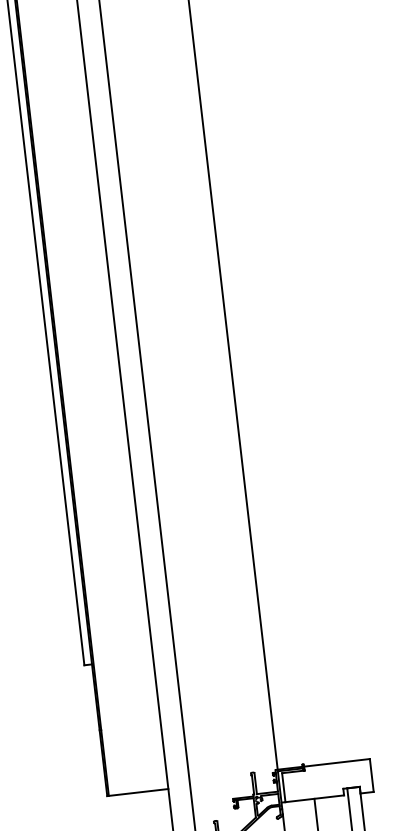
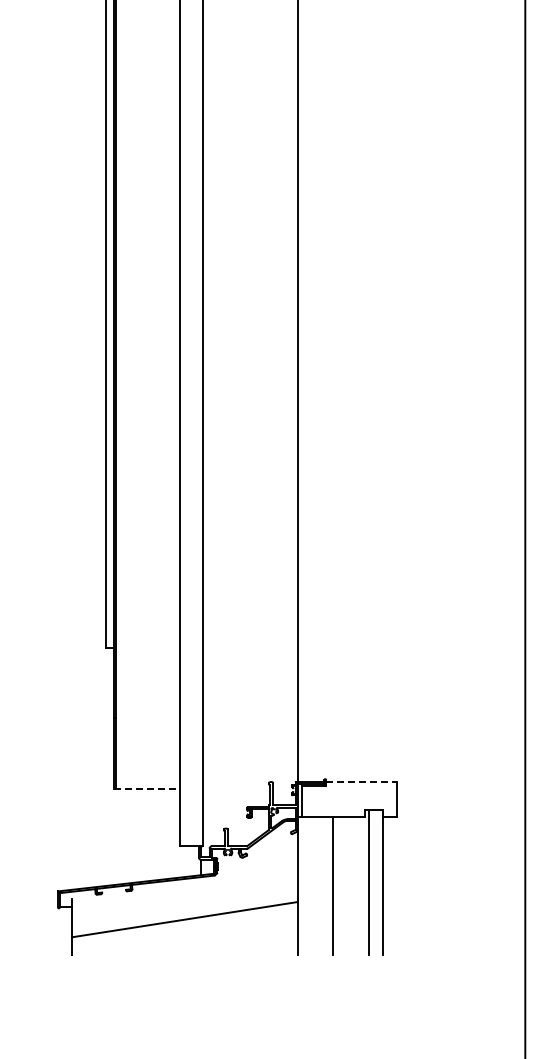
line: (336, 762) -> (361, 781), solid -> dashed
line: (138, 792) -> (147, 789), solid -> dashed

